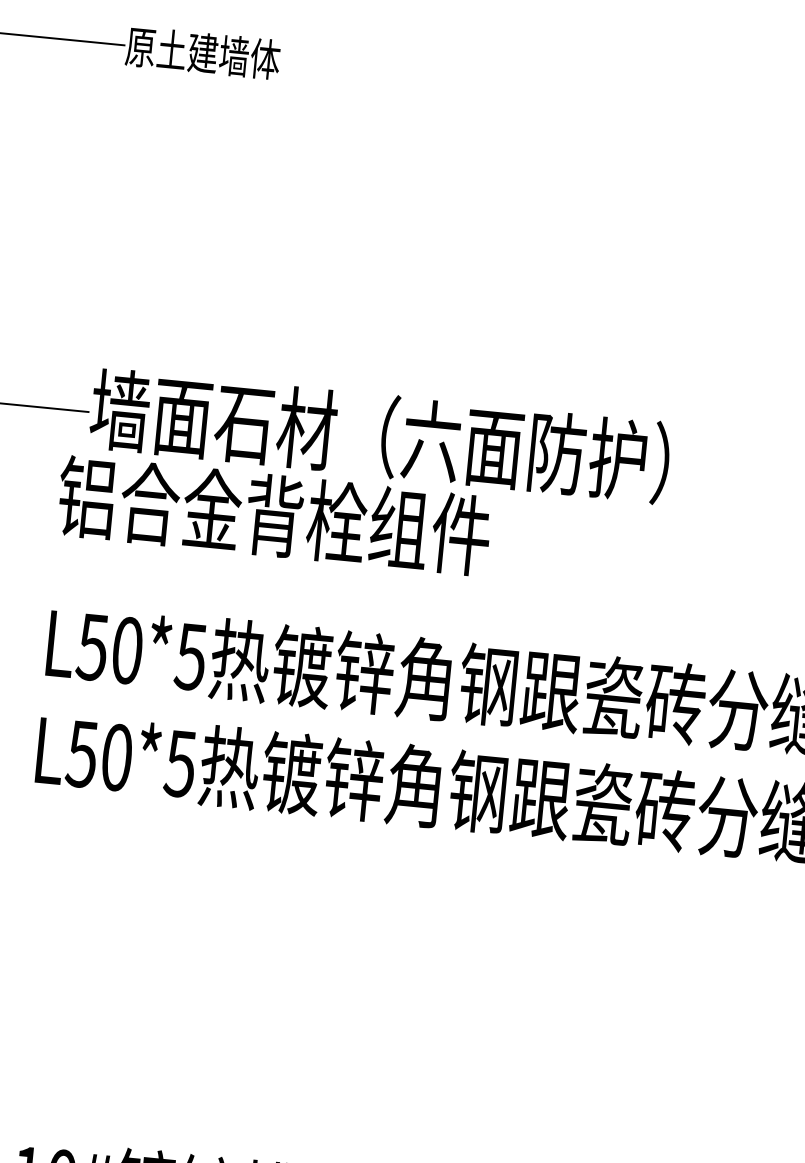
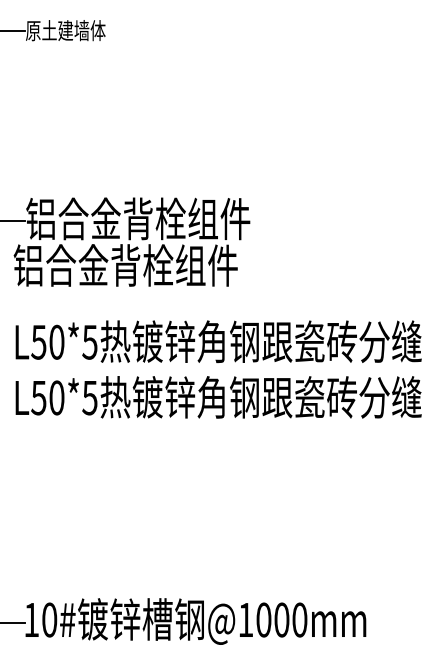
text: (380, 435) -> (176, 218), 墙面石材（六面防护） -> 铝合金背栓组件

